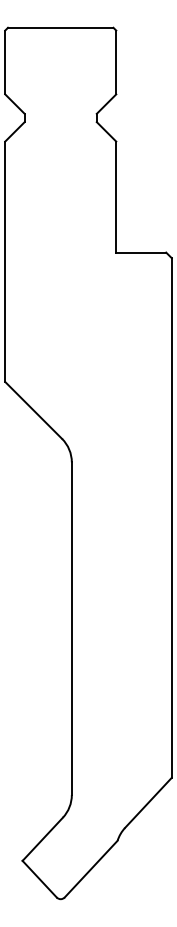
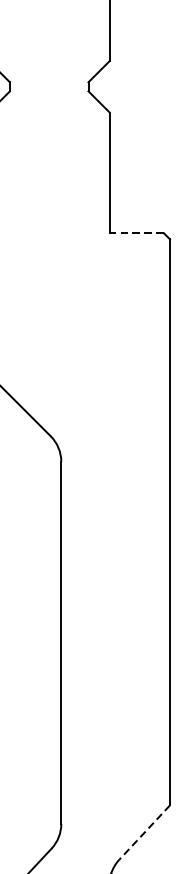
line: (141, 252) -> (137, 233), solid -> dashed
line: (148, 803) -> (144, 833), solid -> dashed

